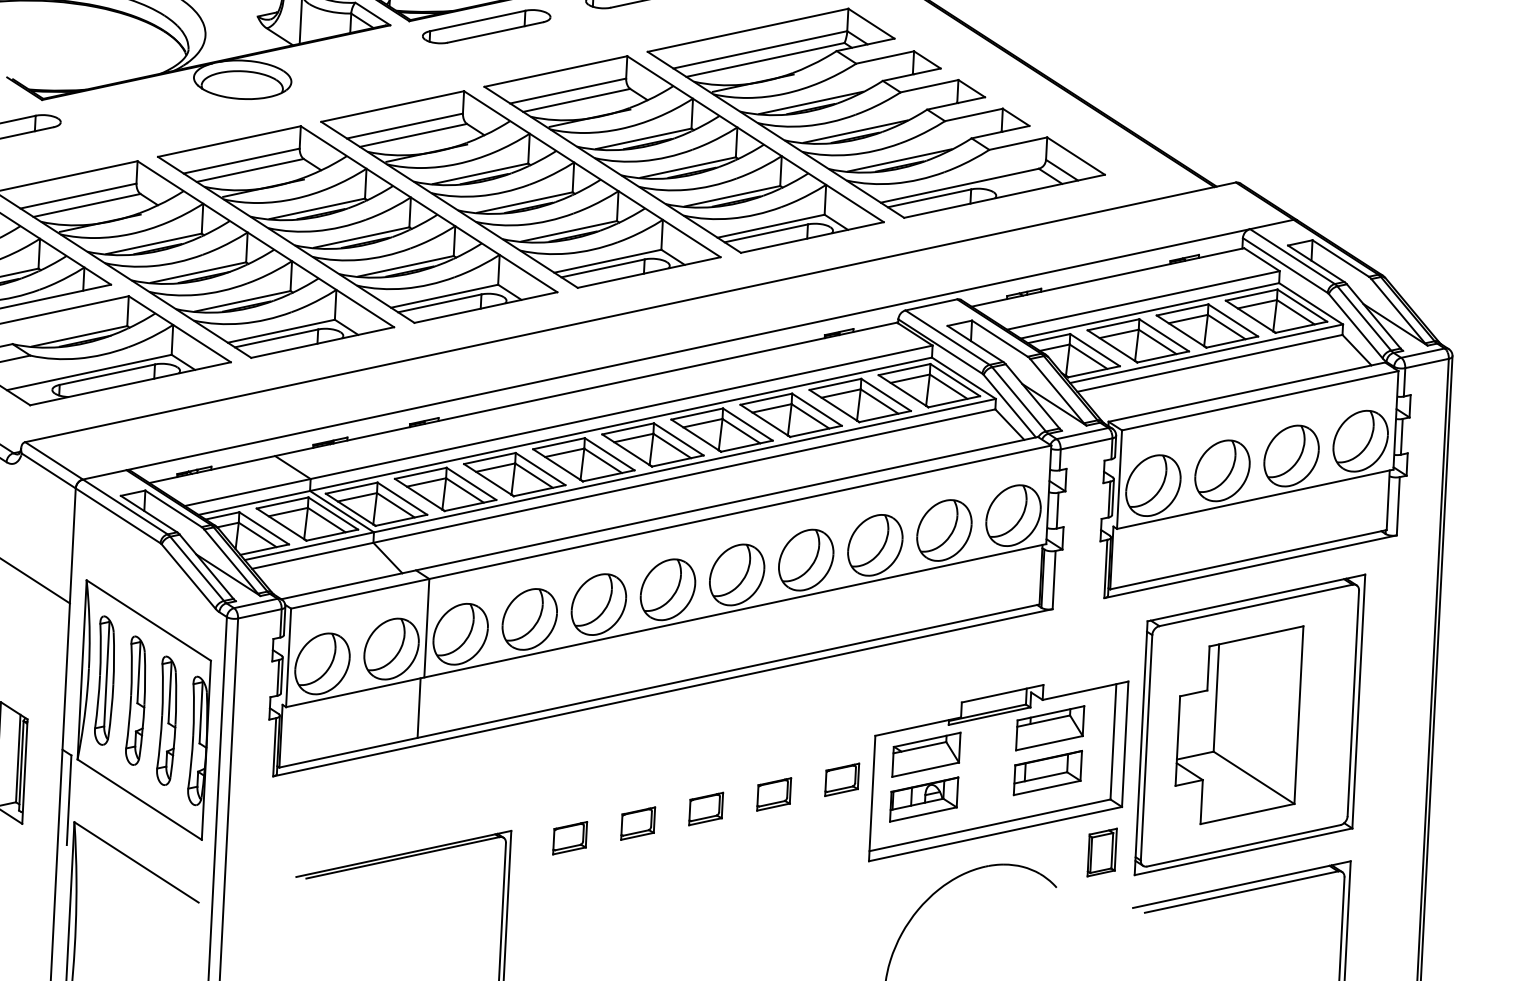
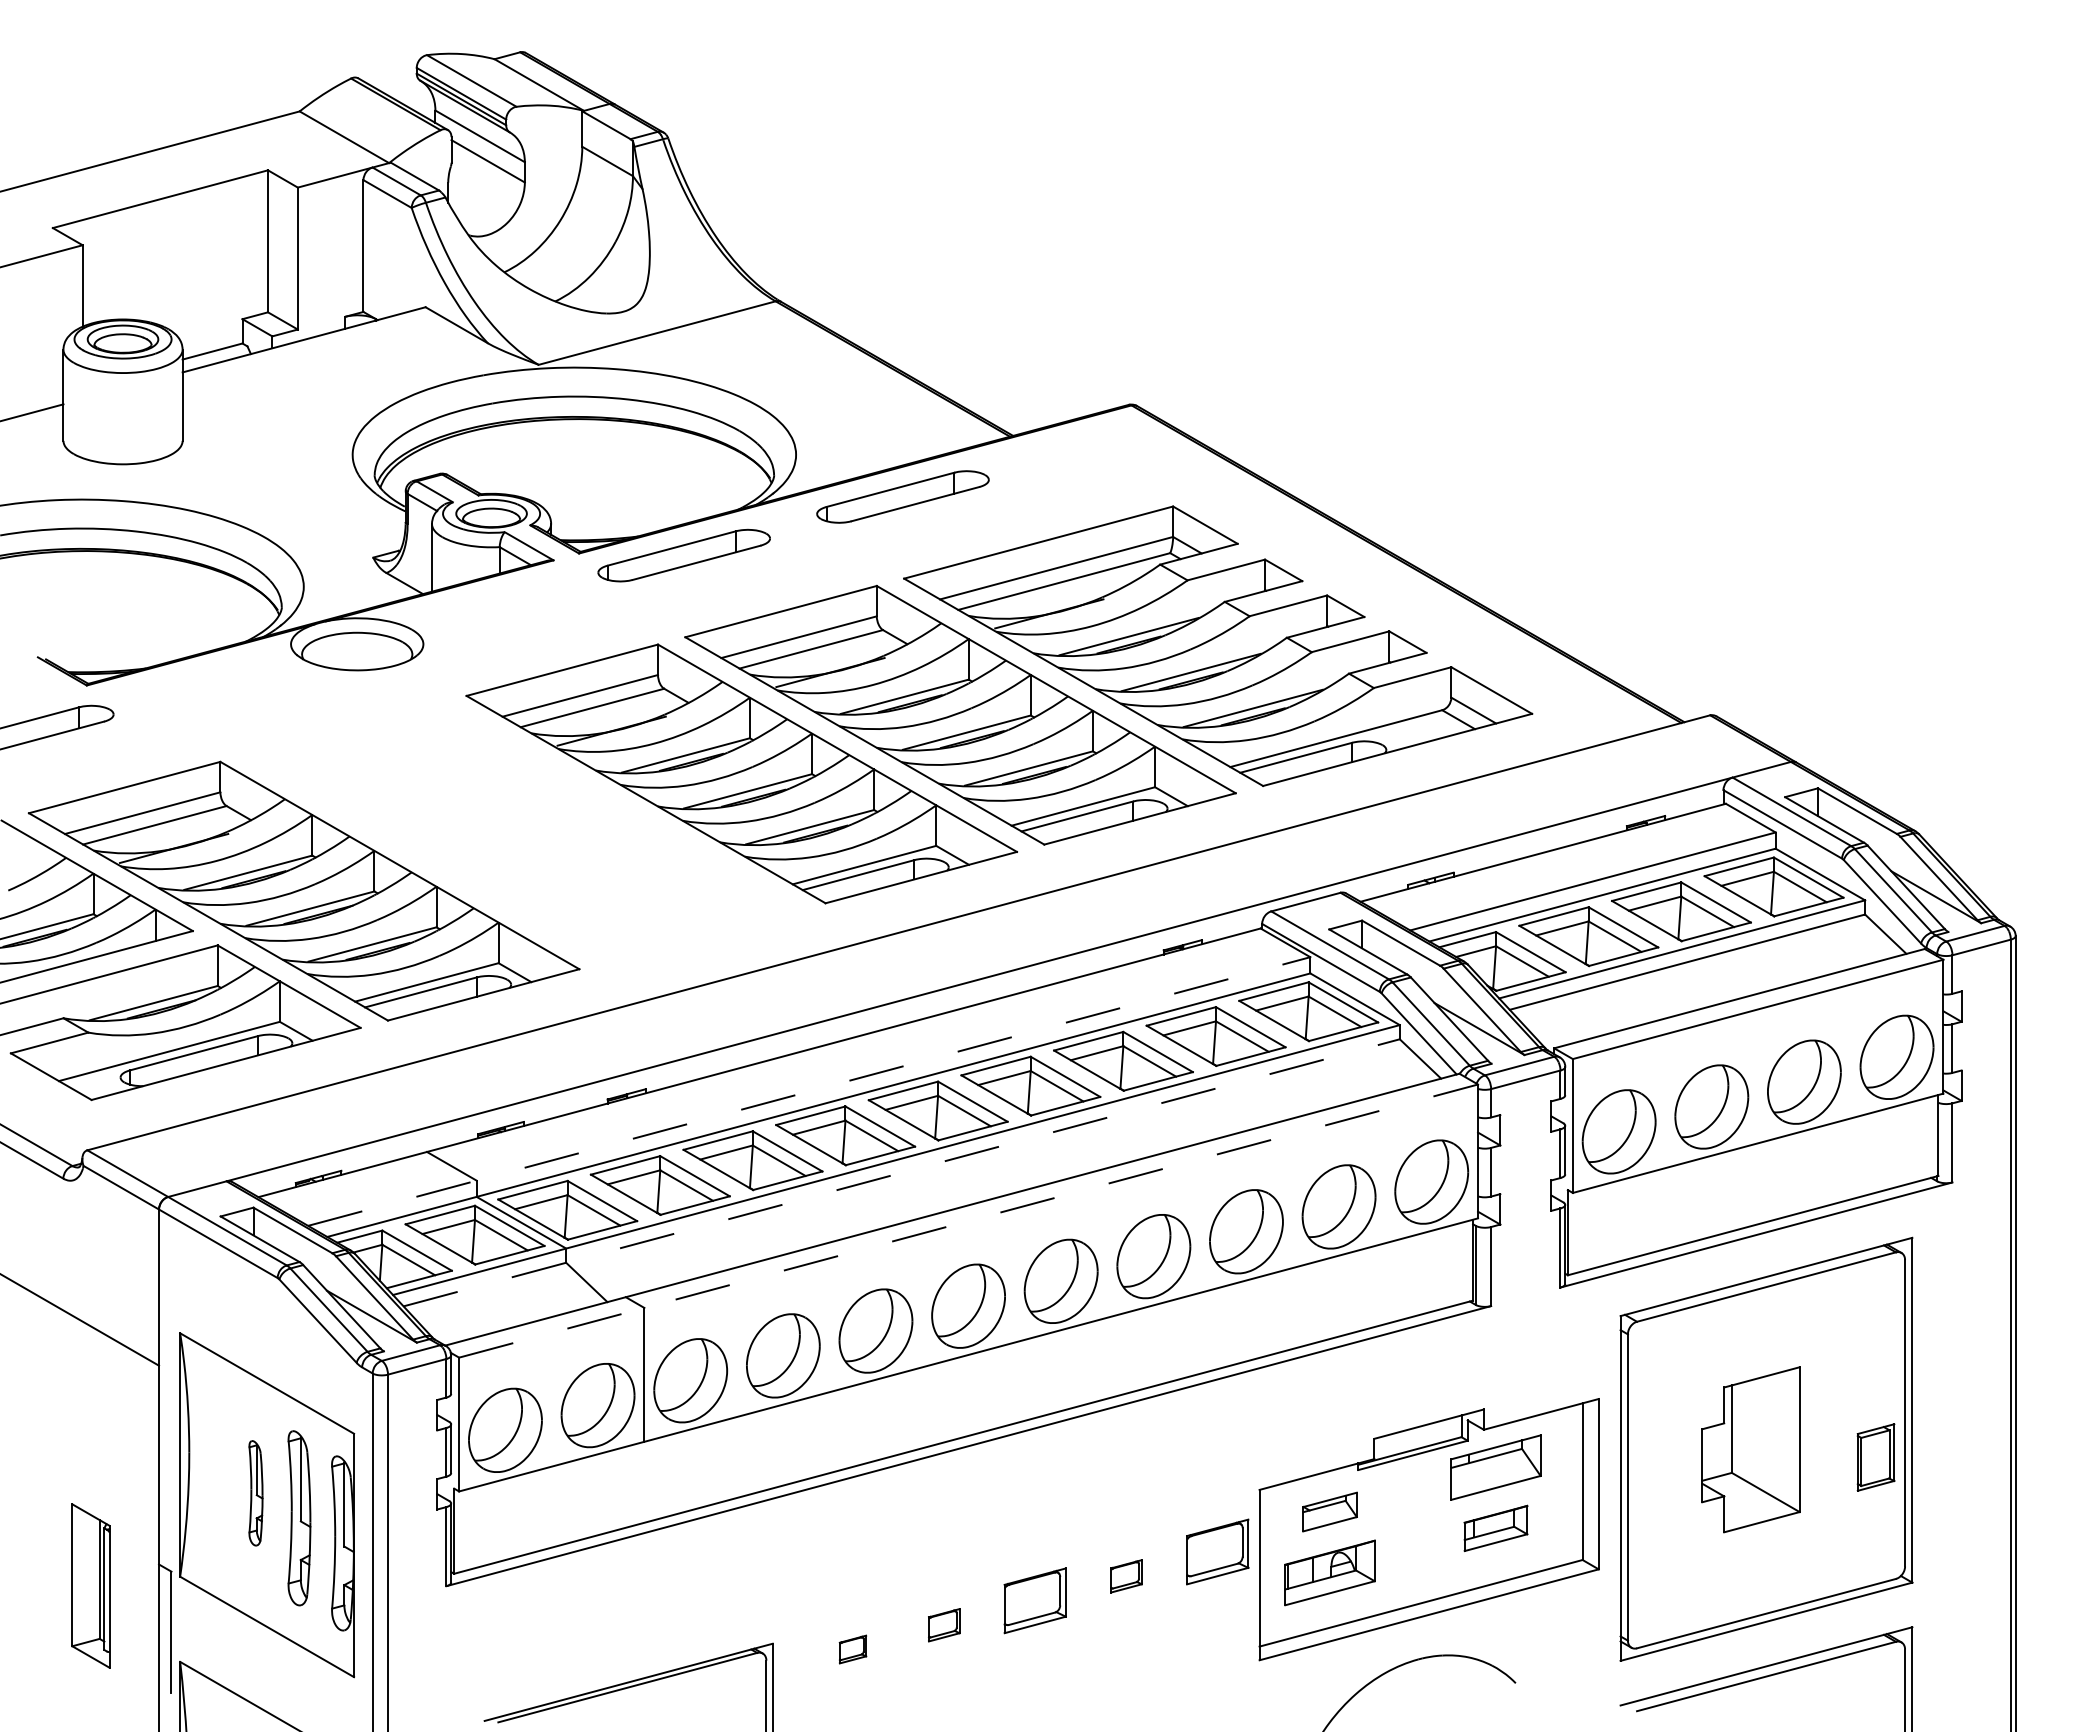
part: (357, 224) -> (522, 832), removed
line: (558, 425) -> (809, 1091), solid -> dashed
line: (623, 488) -> (901, 1172), solid -> dashed
line: (671, 526) -> (969, 1220), solid -> dashed
part: (105, 681) -> (212, 1468), removed
part: (136, 701) -> (255, 1493), size x0.6
line: (419, 708) -> (639, 1483), removed
part: (1238, 724) -> (1750, 1449), size x0.6
part: (926, 754) -> (1329, 1511), size x0.6
part: (1047, 773) -> (1495, 1528), size x0.7
part: (842, 779) -> (1217, 1551), size x1.4
part: (774, 794) -> (1126, 1576), size x0.7
part: (706, 808) -> (1035, 1600), size x1.4
part: (638, 823) -> (944, 1625), size x0.7
part: (569, 838) -> (852, 1649), size x0.6
part: (1101, 852) -> (1875, 1457), moved

